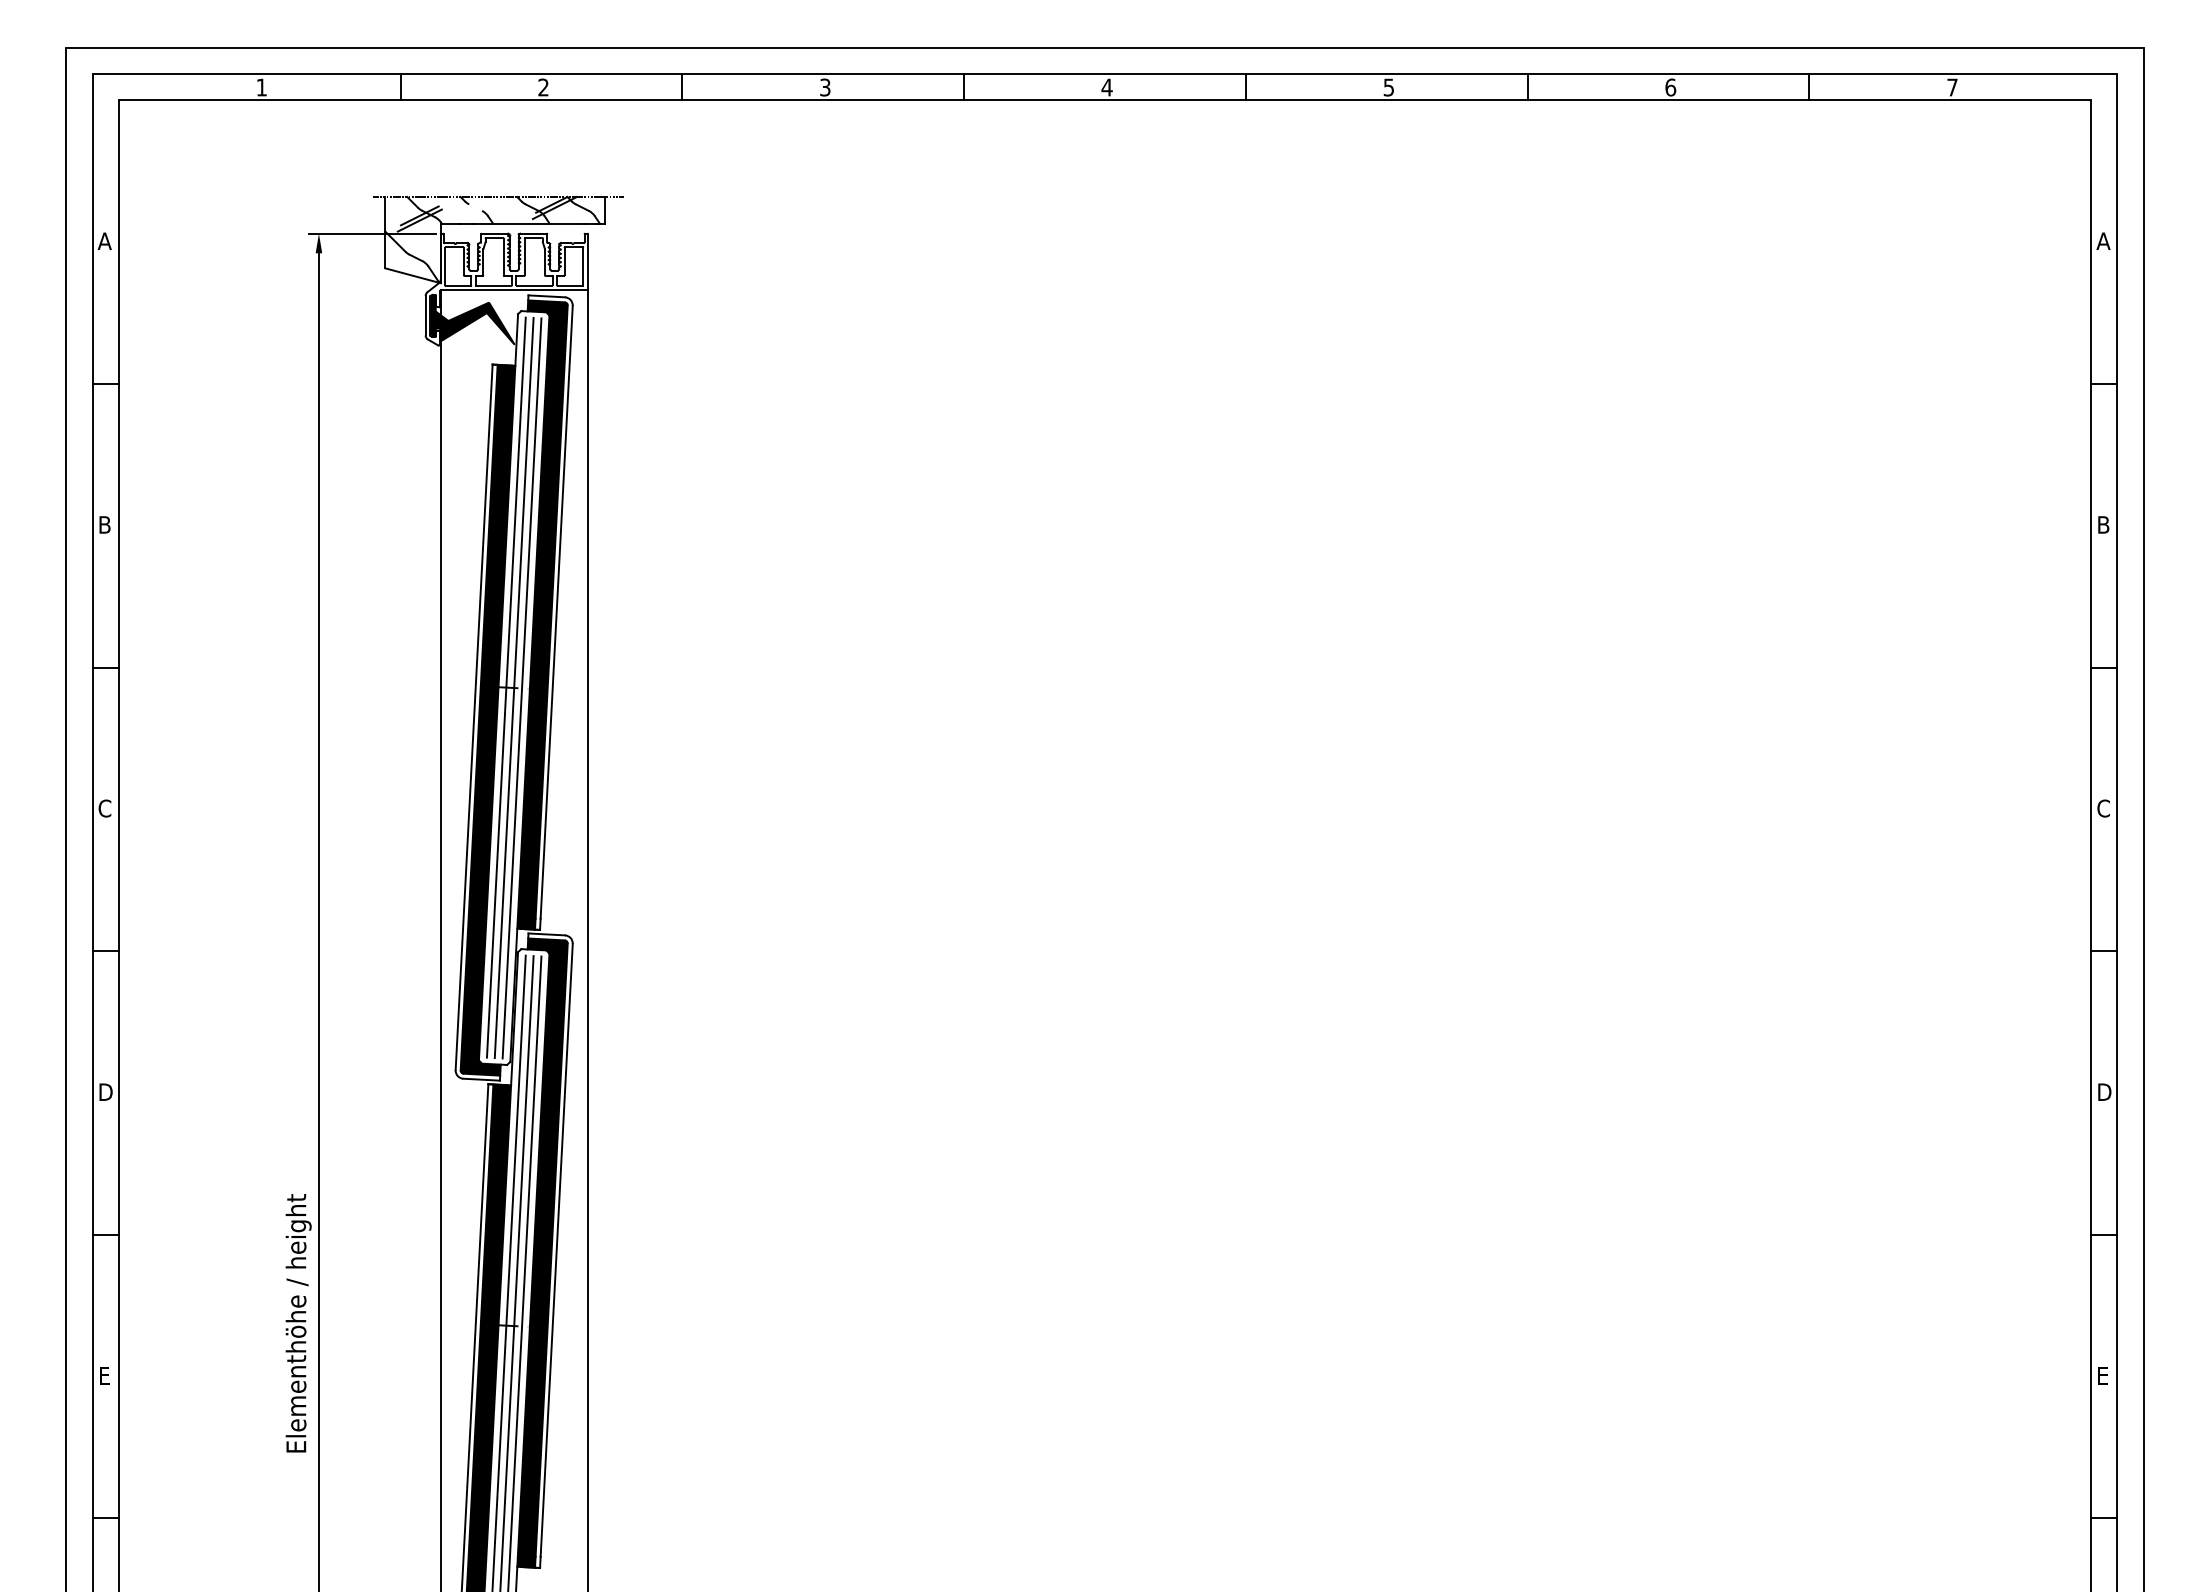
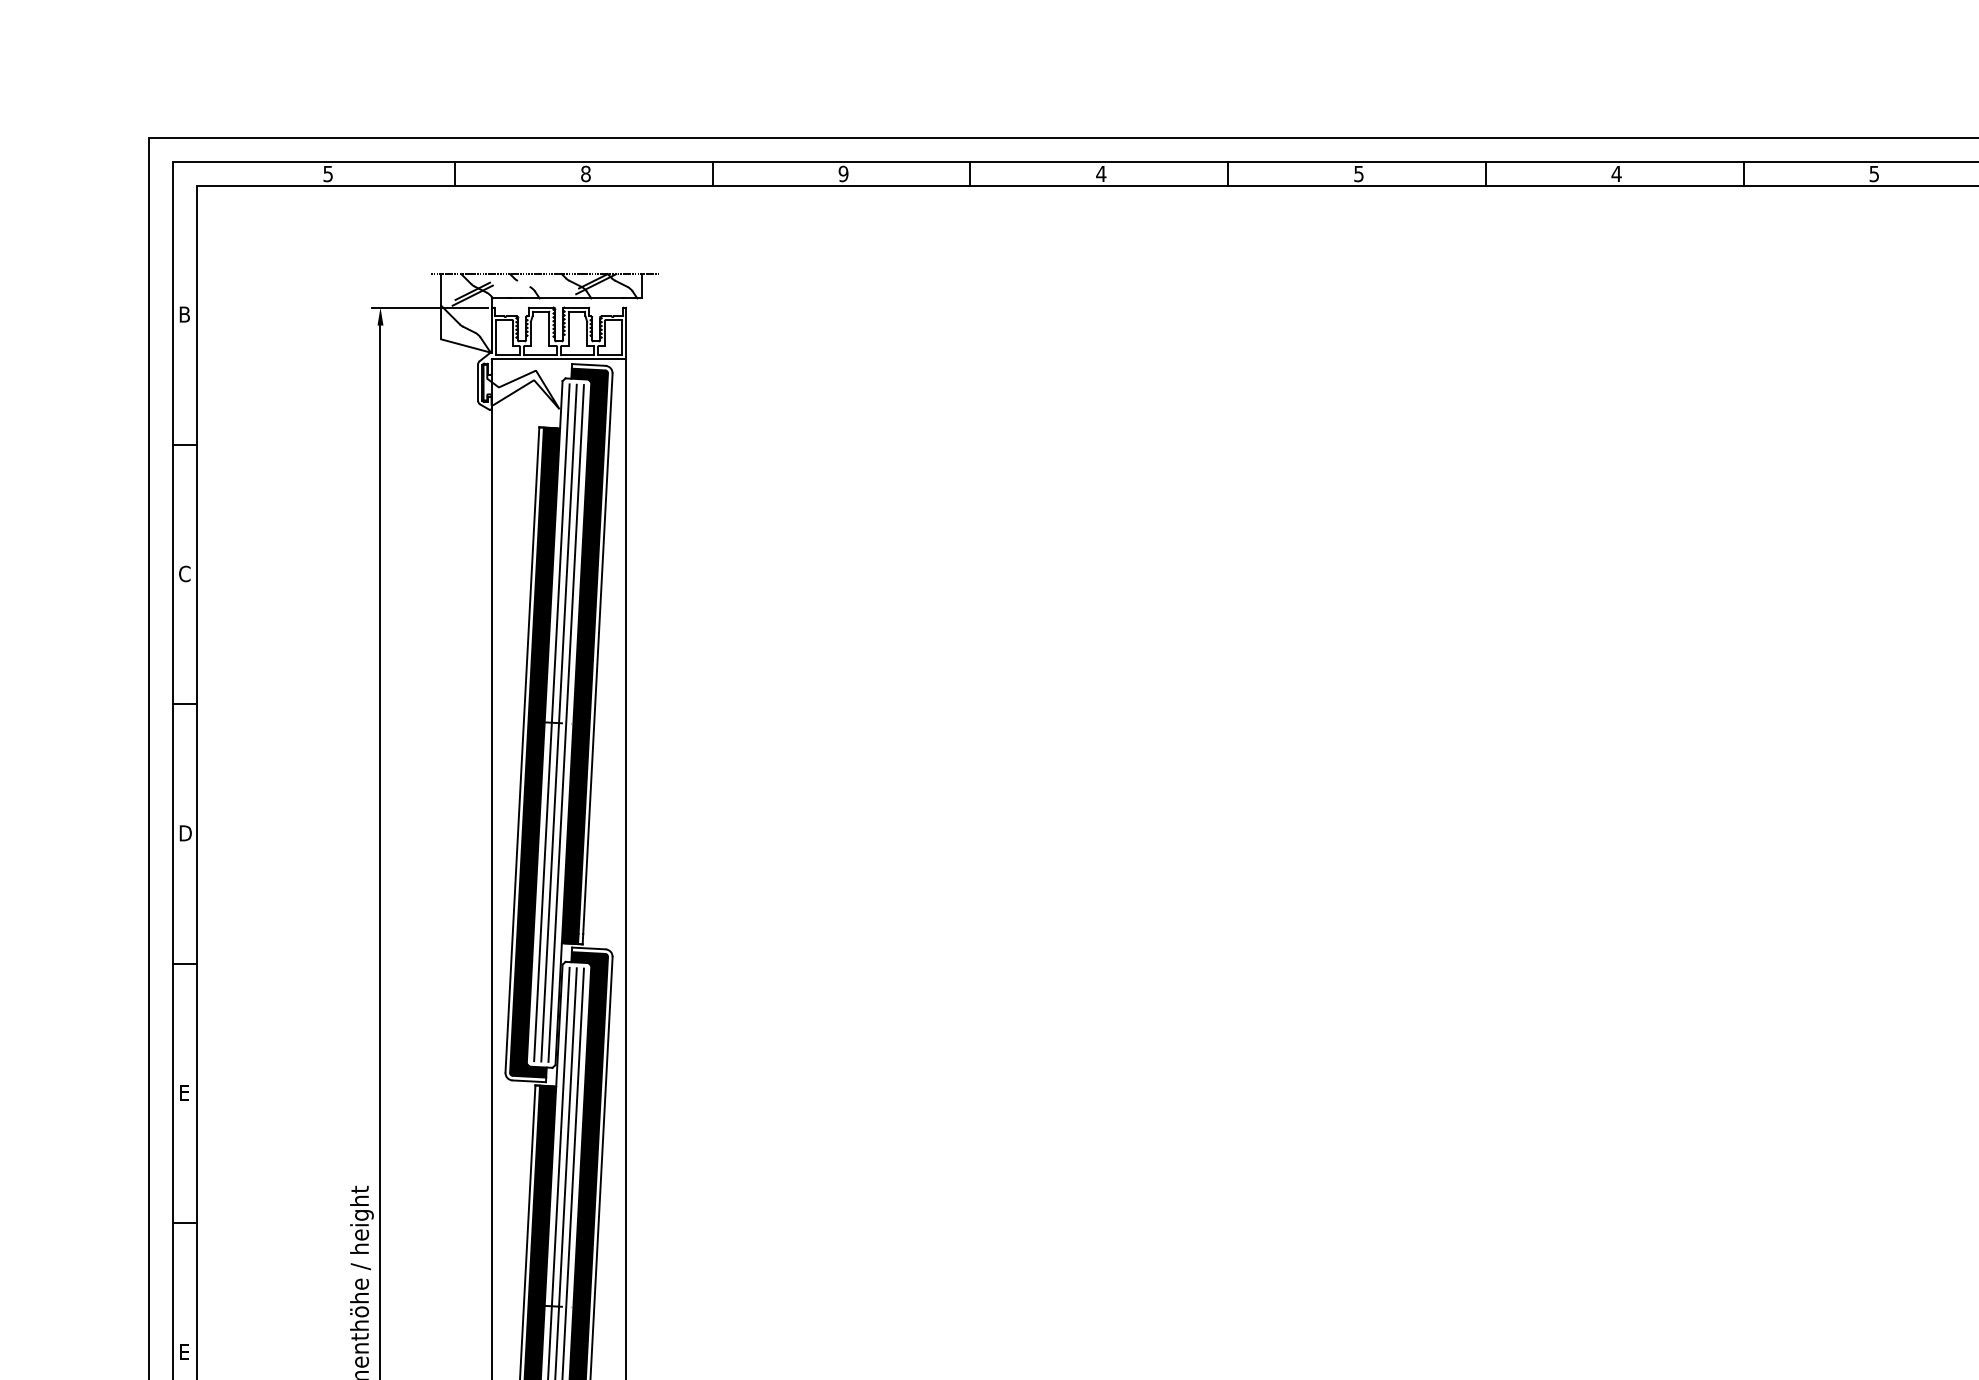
text: (261, 87) -> (327, 173), 1 -> 5
text: (543, 87) -> (585, 173), 2 -> 8
text: (825, 87) -> (843, 173), 3 -> 9
text: (1670, 87) -> (1616, 173), 6 -> 4
text: (1952, 87) -> (1874, 173), 7 -> 5
text: (104, 240) -> (184, 313), A -> B
fill: (472, 320) -> (520, 387), removed
text: (104, 524) -> (184, 573), B -> C
text: (105, 808) -> (185, 833), C -> D
text: (105, 1091) -> (185, 1092), D -> E

